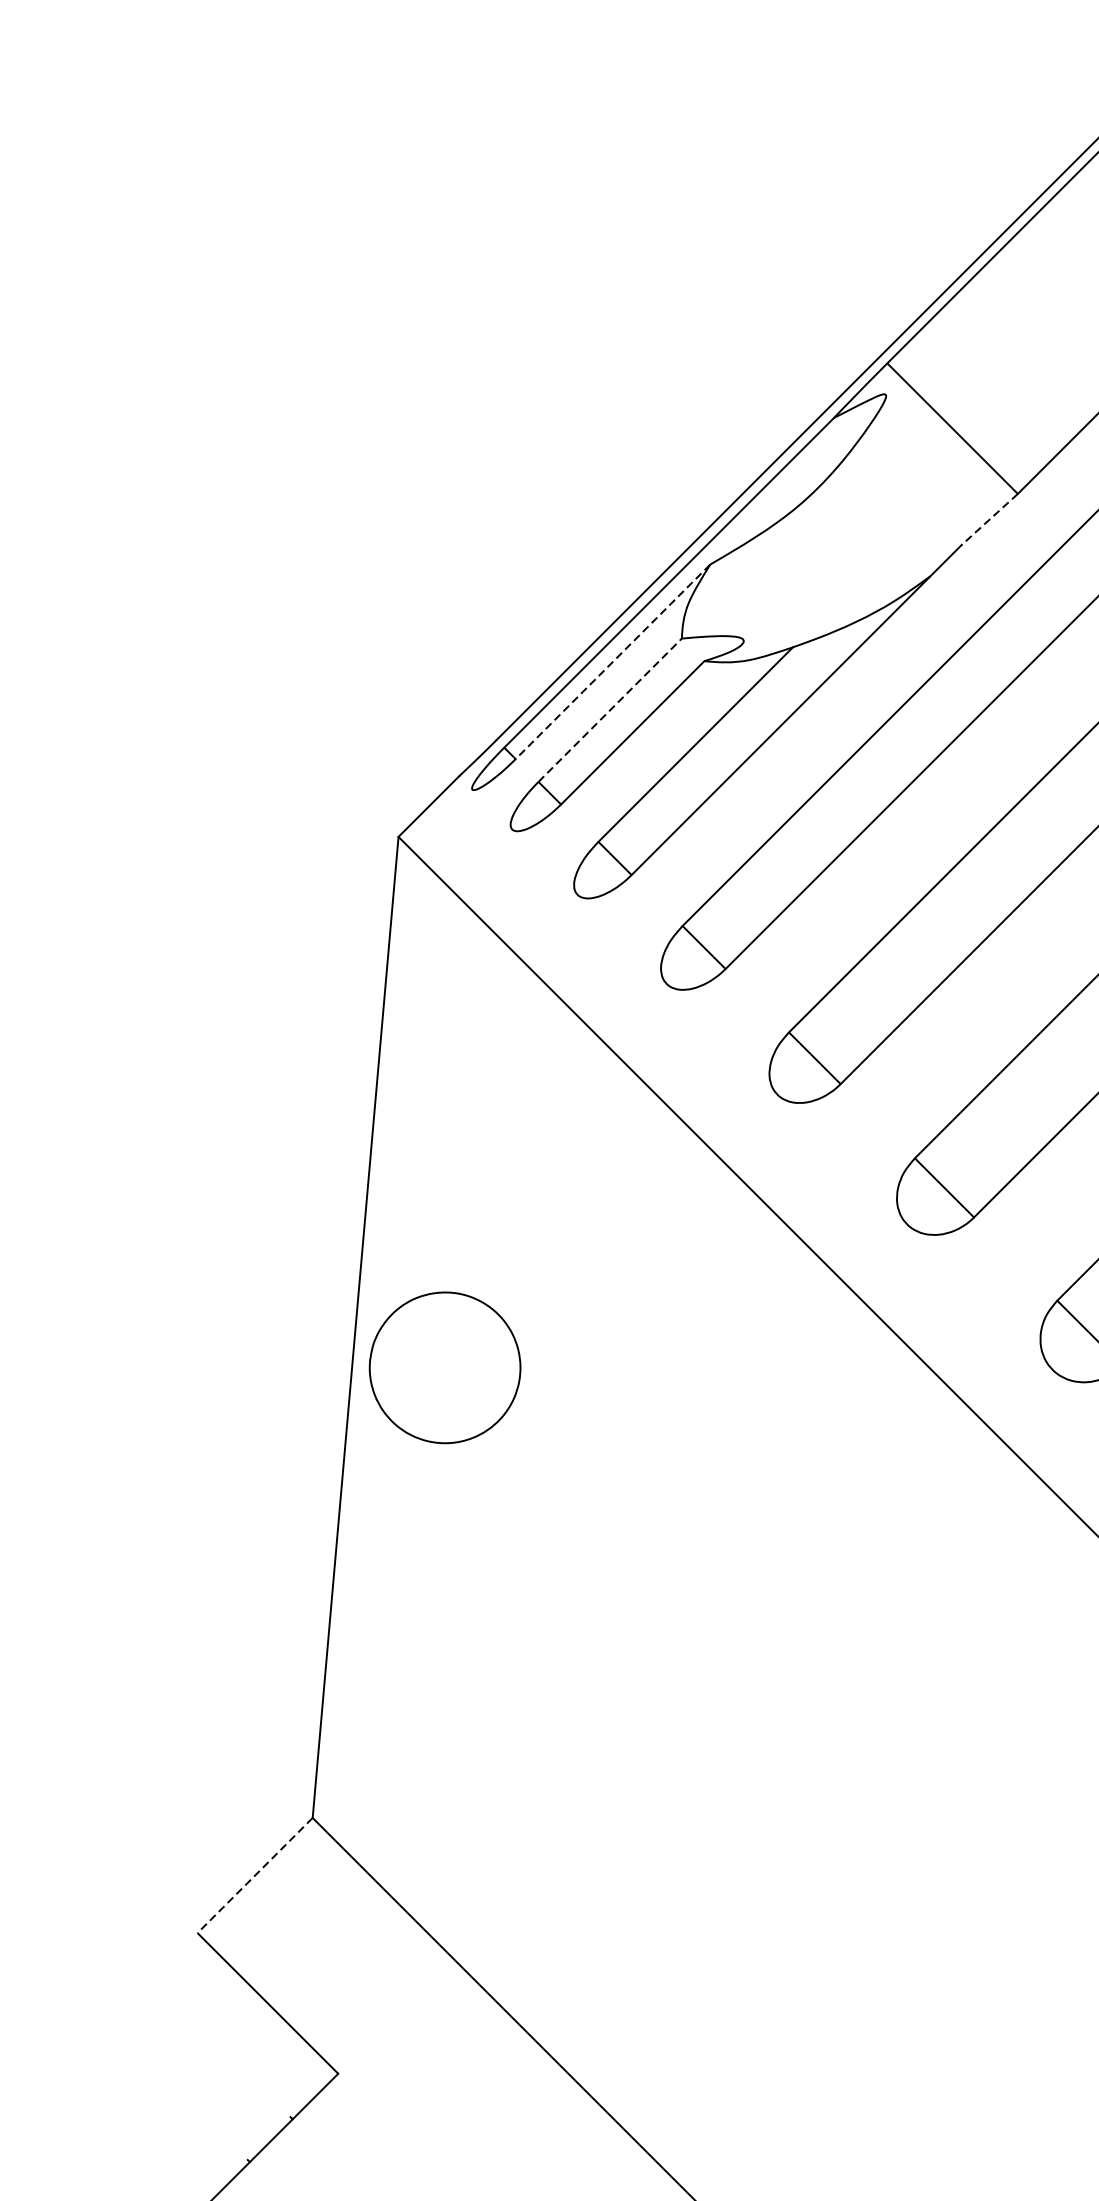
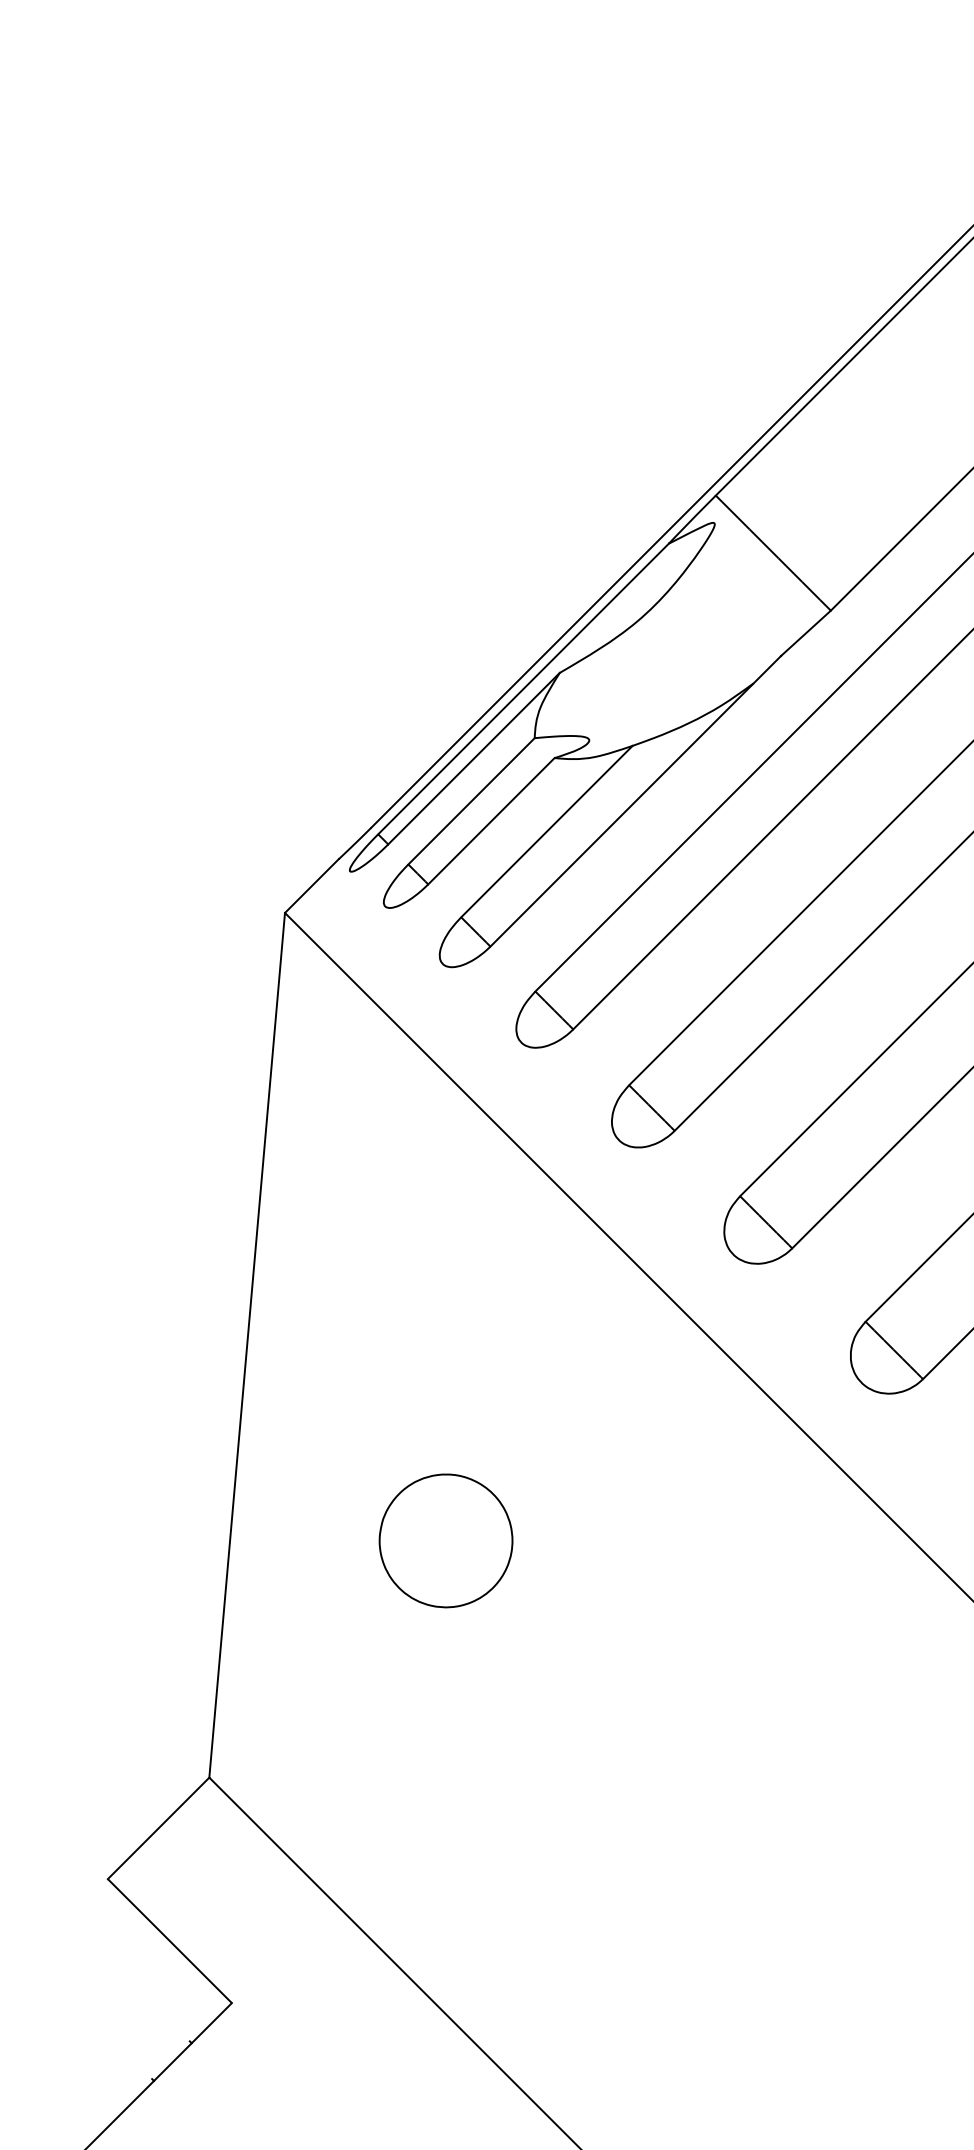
line: (990, 519) -> (806, 633), dashed -> solid
line: (612, 662) -> (473, 759), dashed -> solid
line: (610, 709) -> (471, 800), dashed -> solid
part: (444, 1367) -> (445, 1540), moved
line: (255, 1875) -> (158, 1828), dashed -> solid

